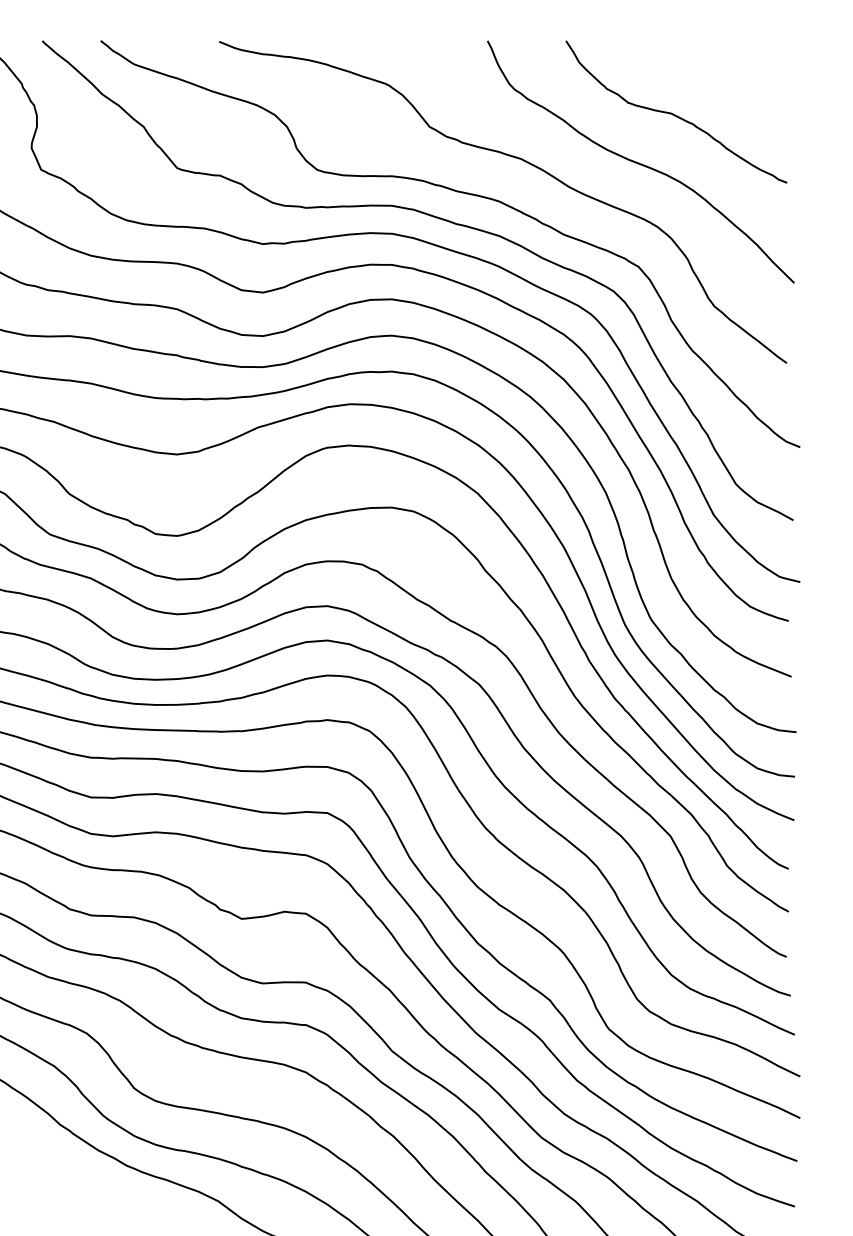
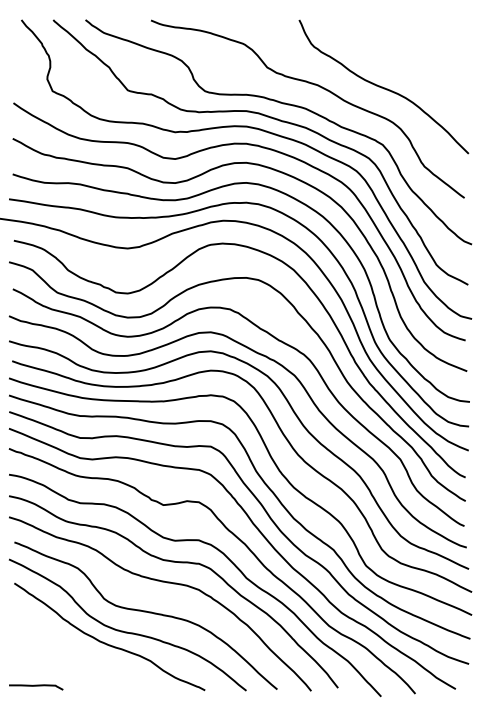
curve: (676, 114) -> (403, 60), removed

